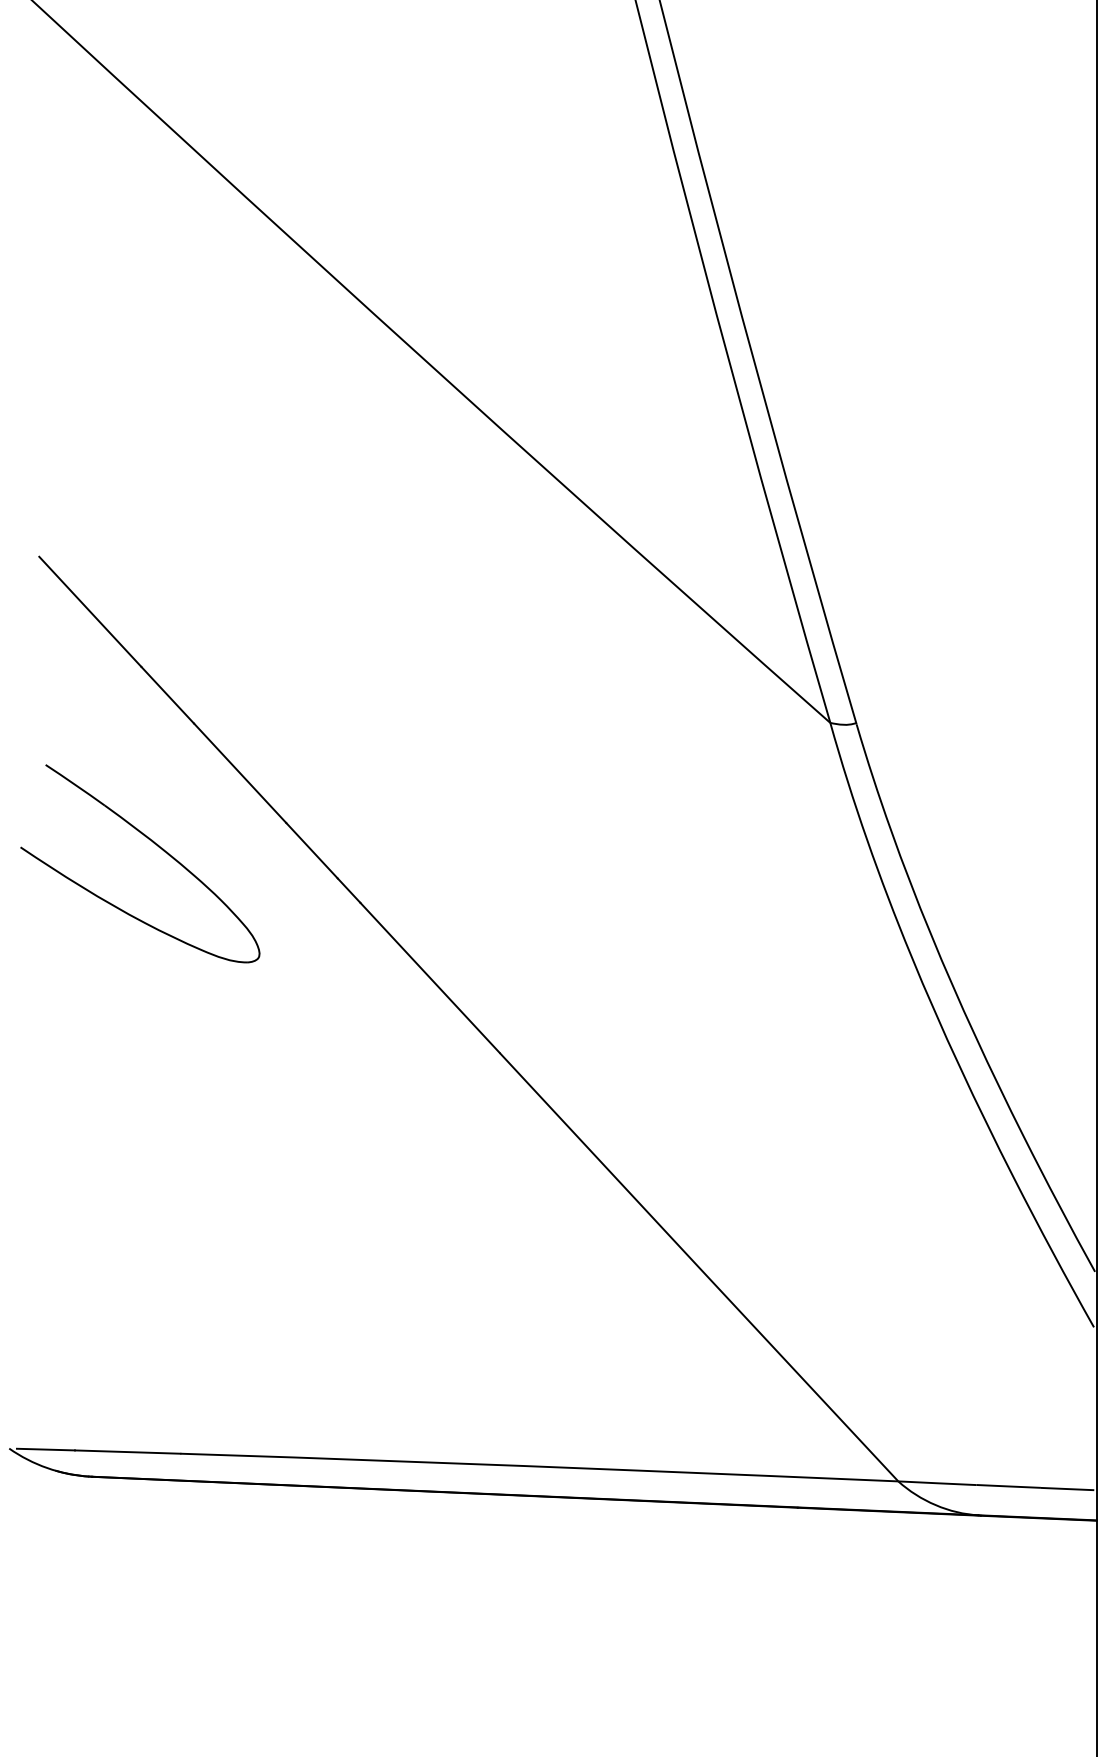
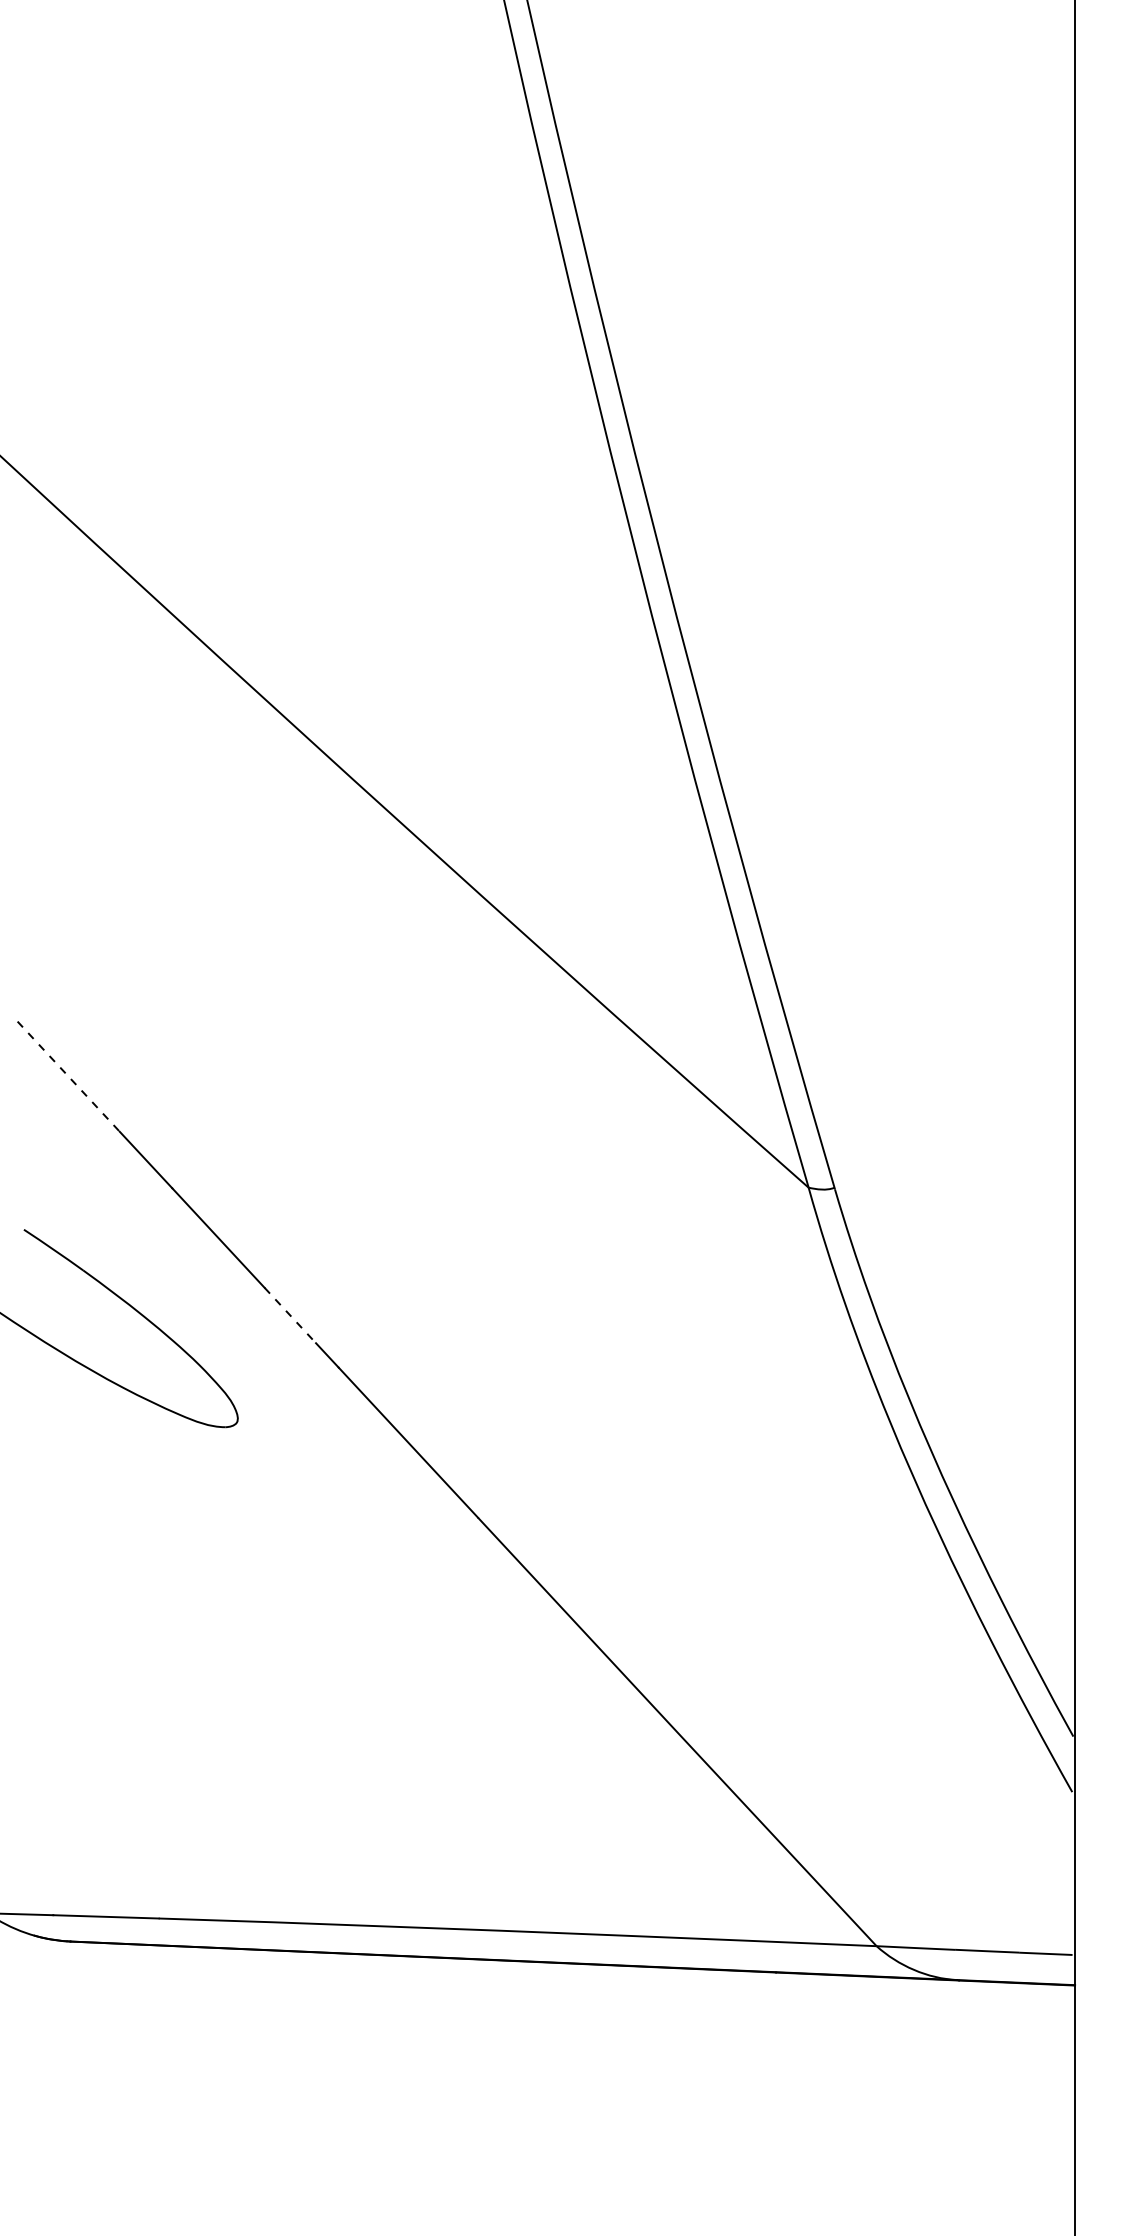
line: (91, 612) -> (69, 1077), solid -> dashed
line: (312, 850) -> (290, 1315), solid -> dashed

